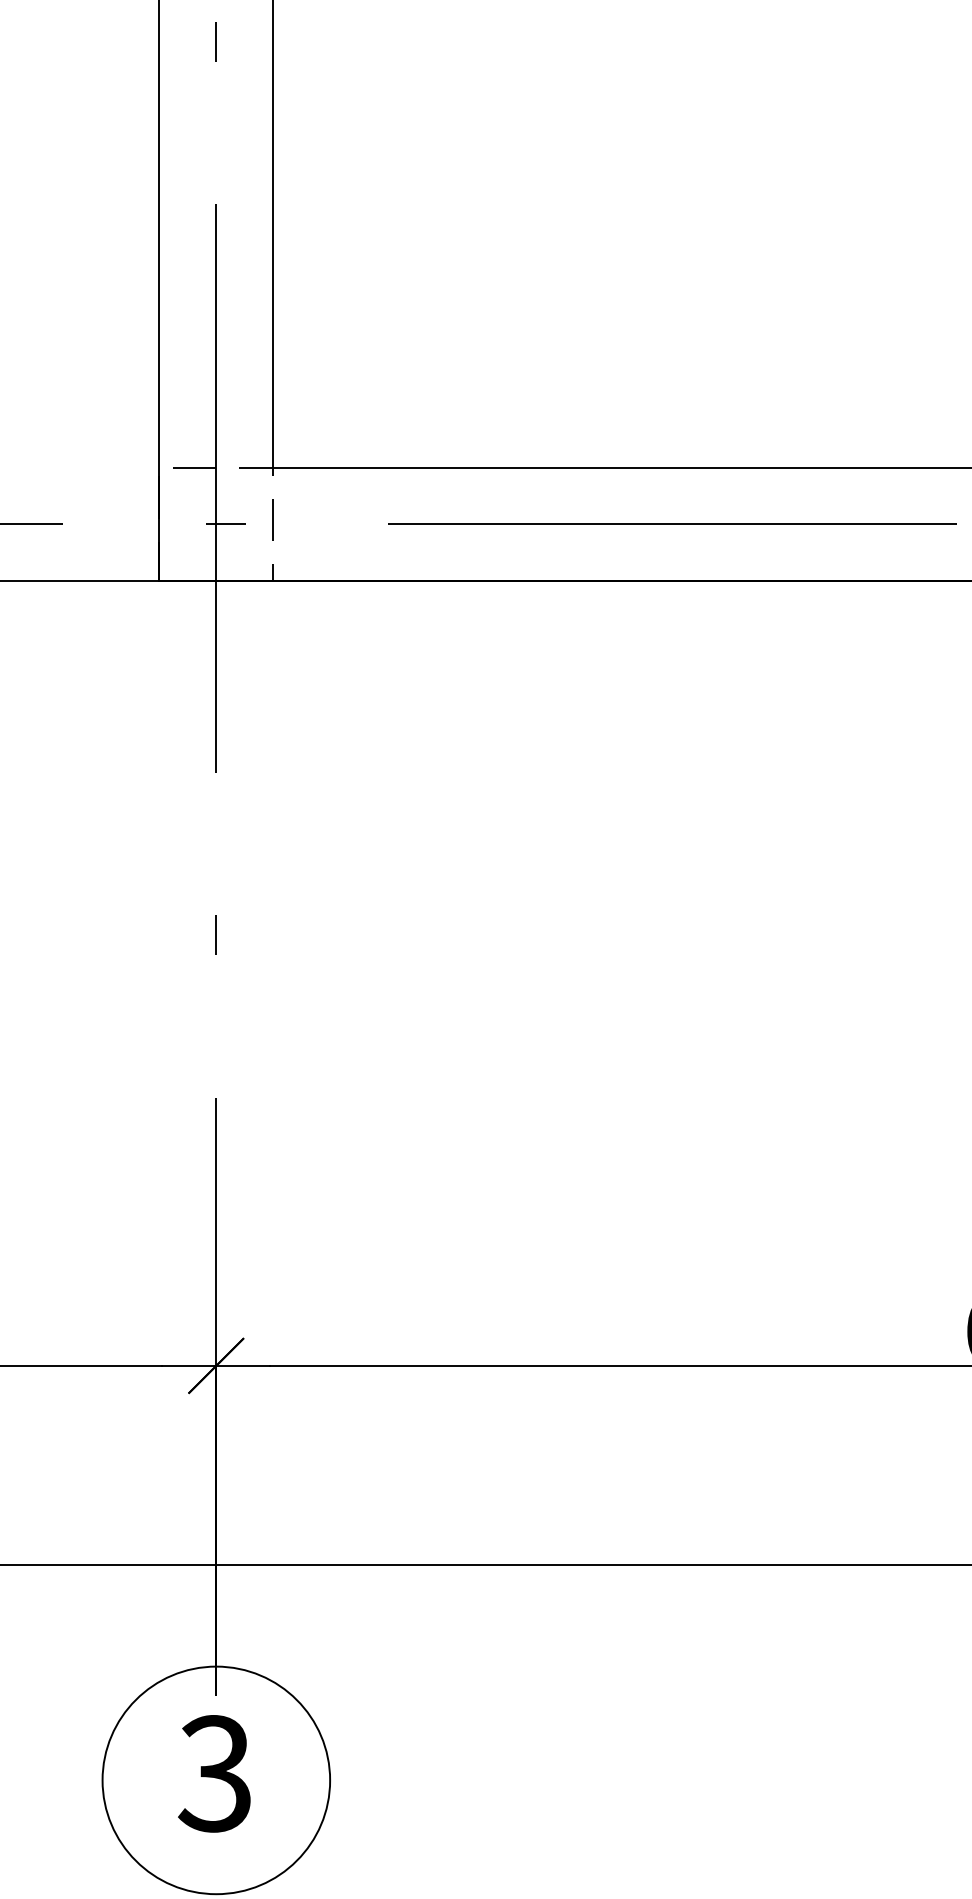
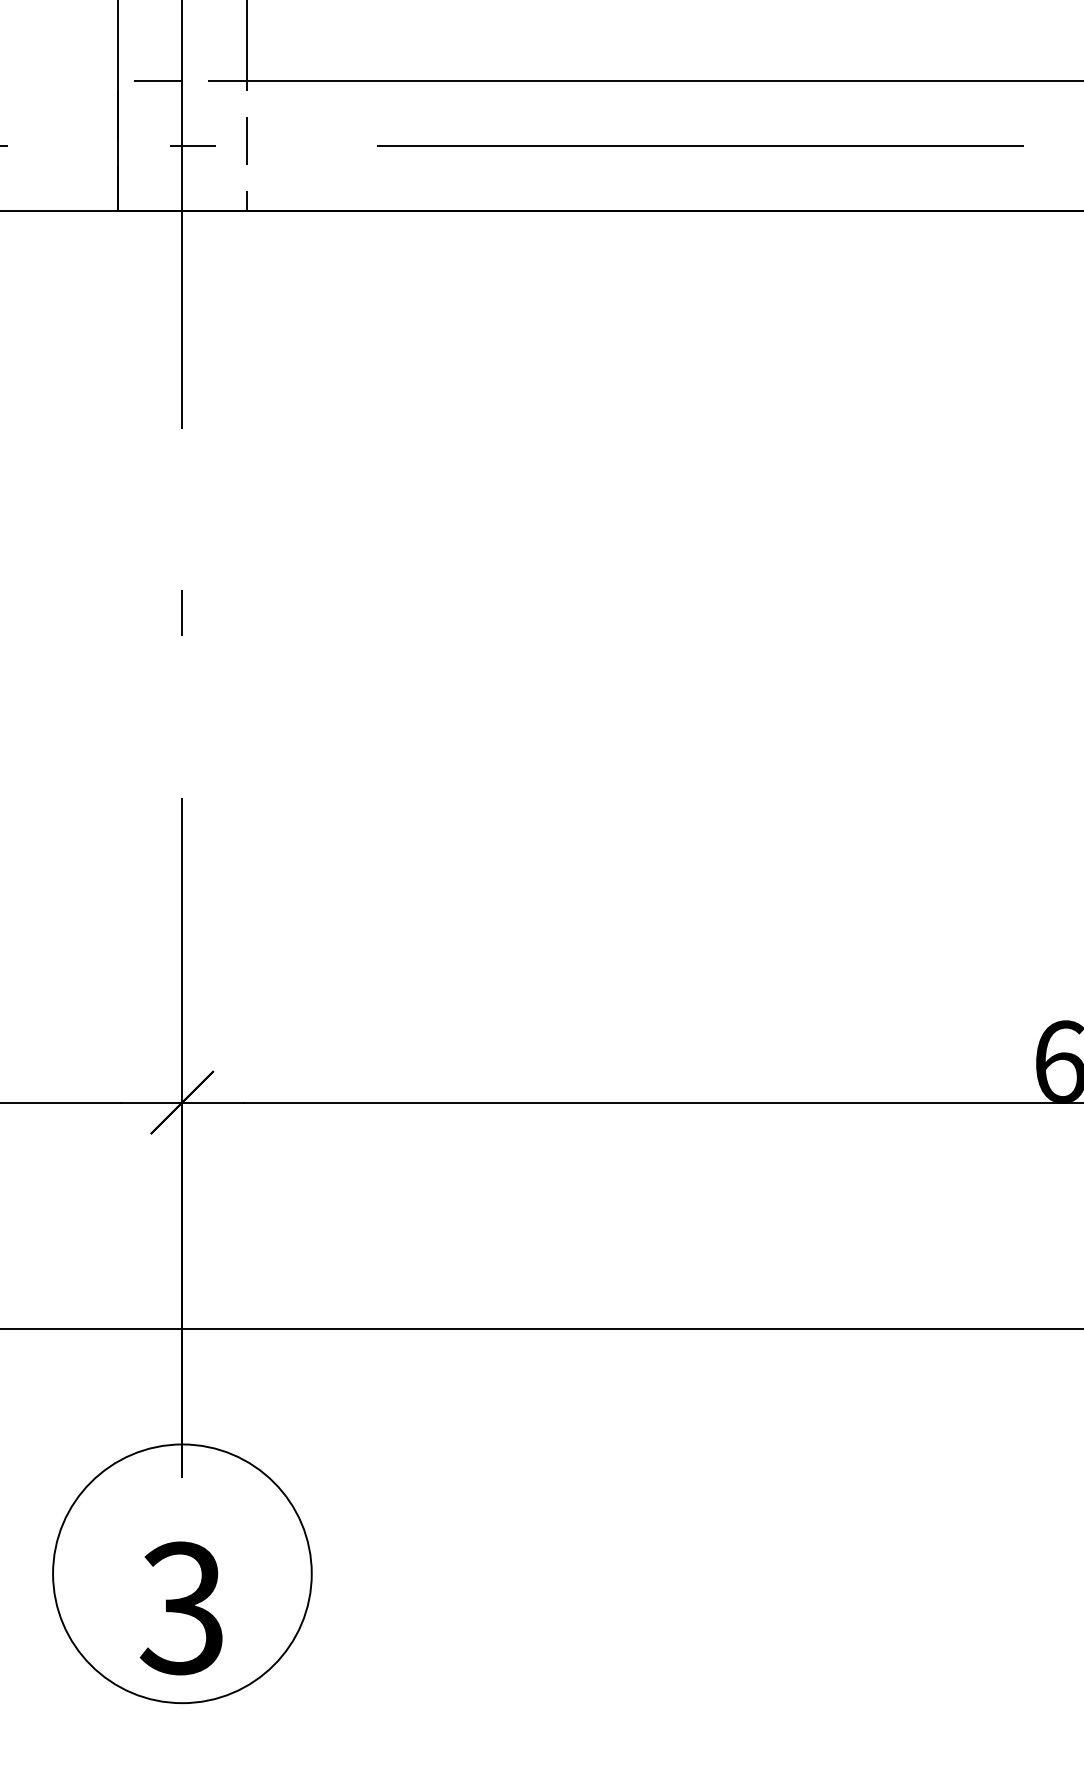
text: (214, 1773) -> (181, 1608), moved

